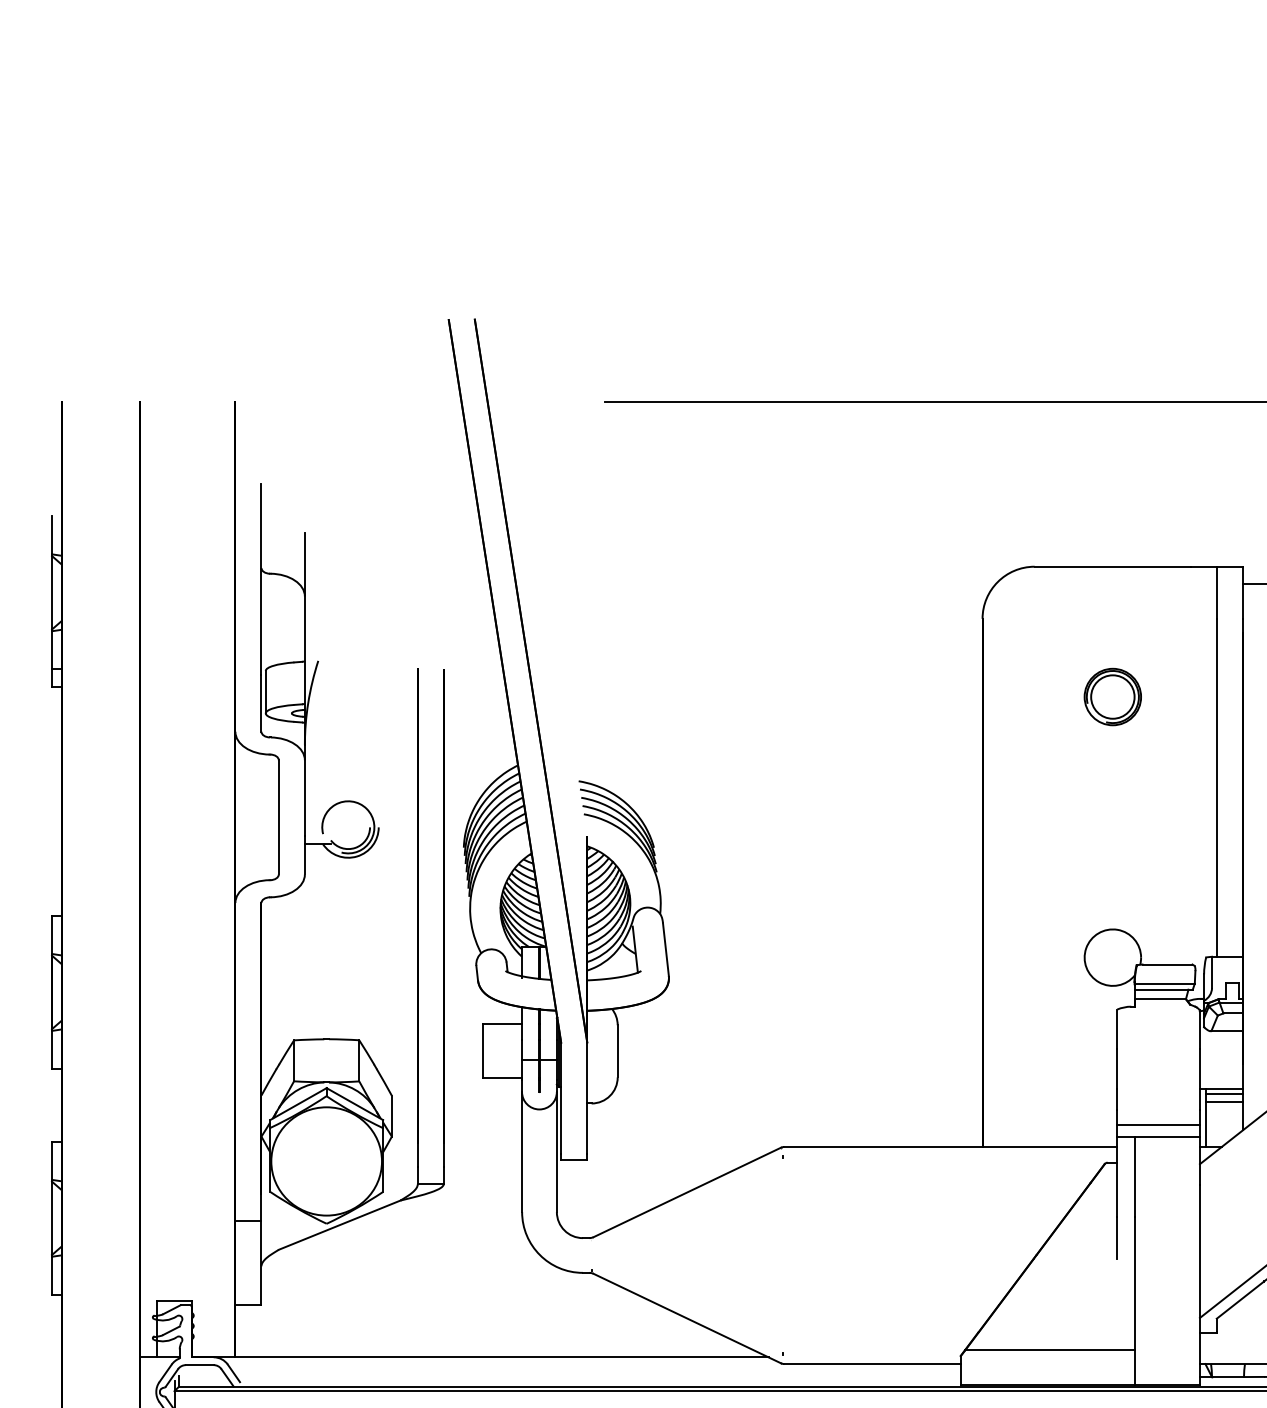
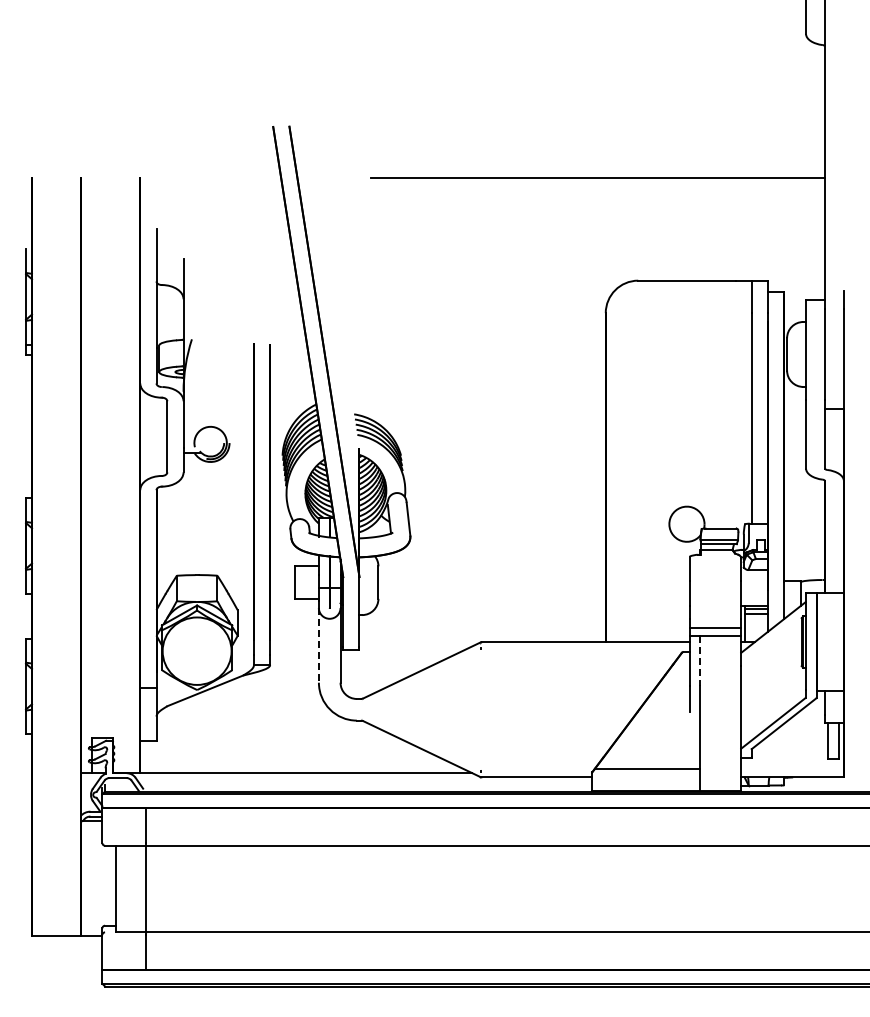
part: (1112, 696) -> (686, 361), removed
line: (521, 1152) -> (318, 645), solid -> dashed
line: (1134, 1176) -> (700, 660), solid -> dashed

